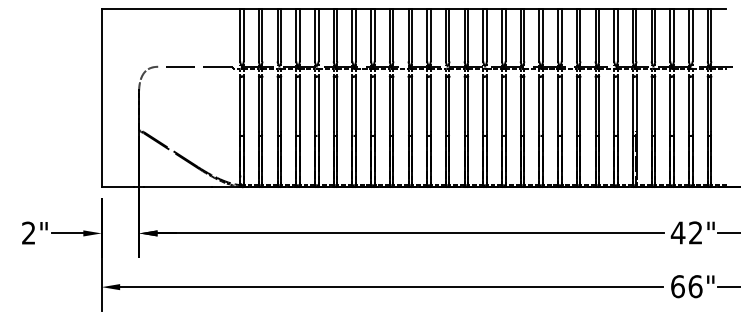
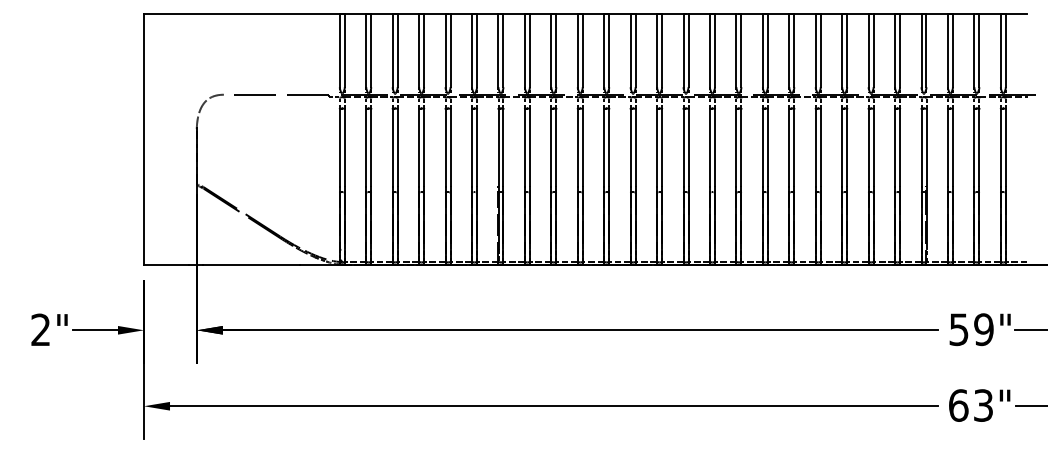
text: (686, 232) -> (970, 329), 42" -> 59"
text: (695, 286) -> (983, 405), 66" -> 63"

